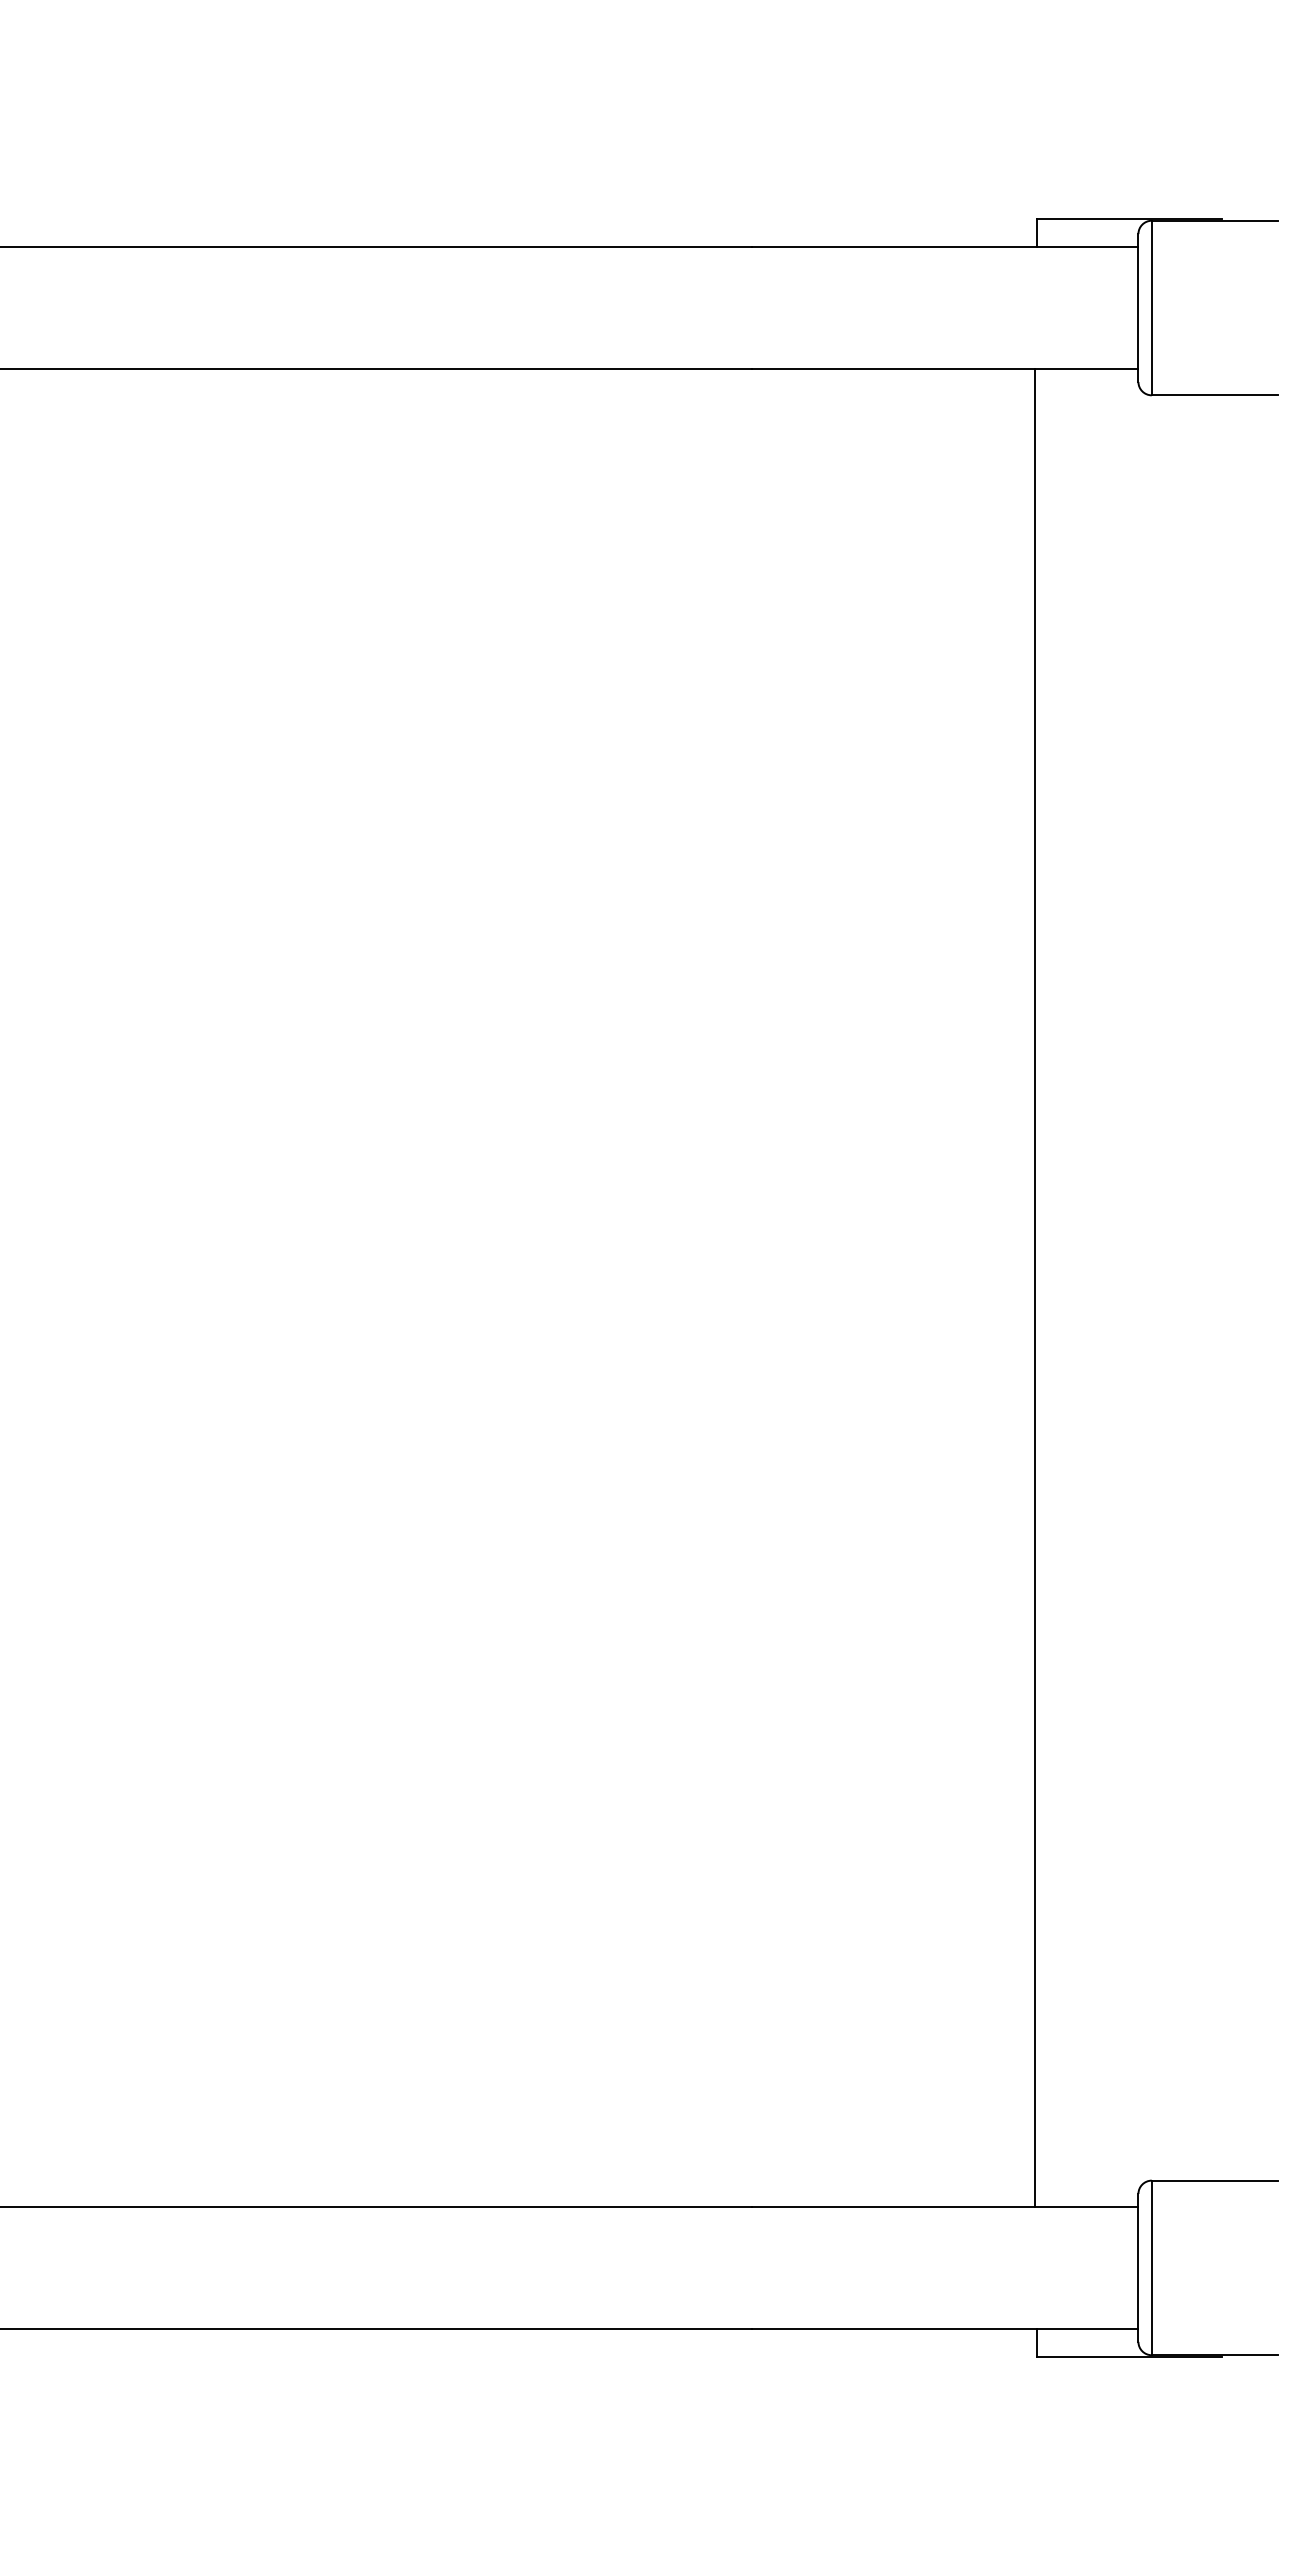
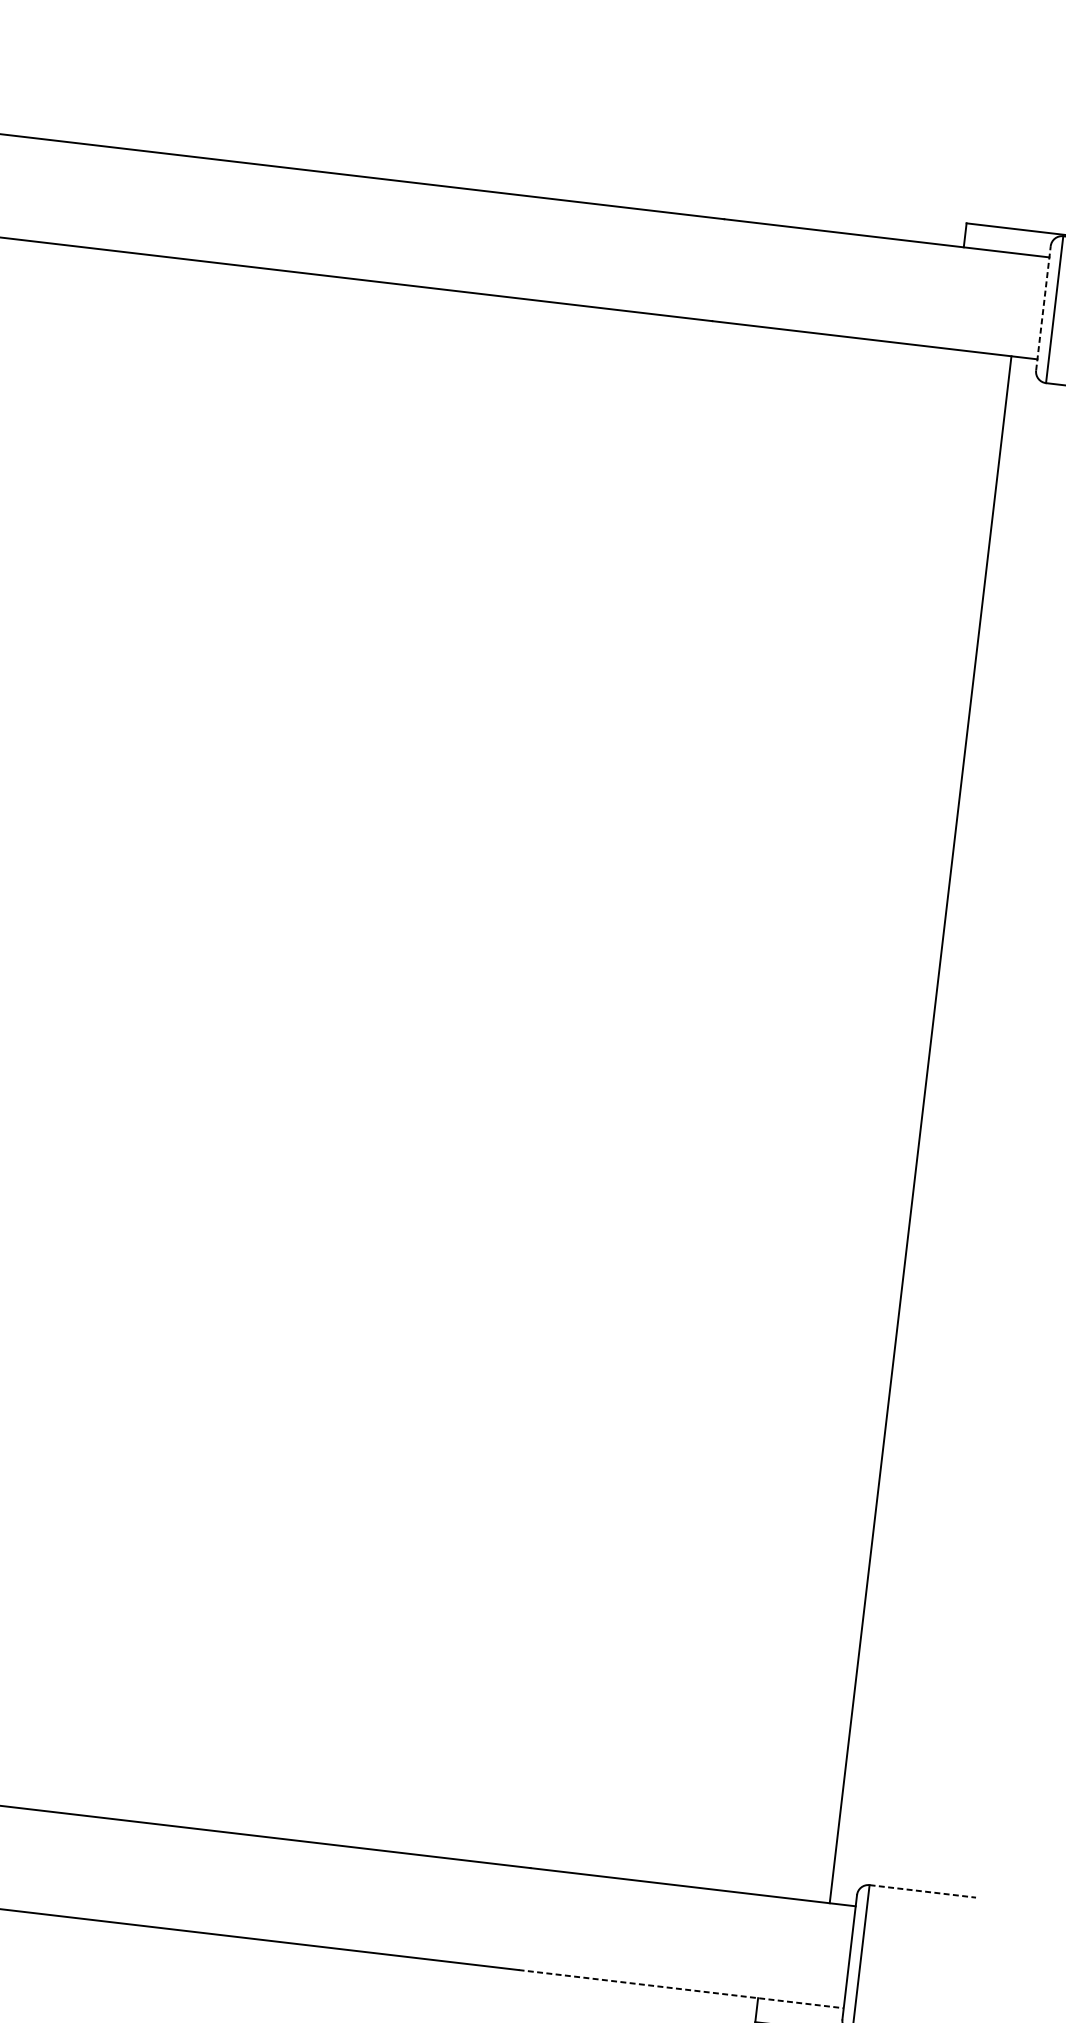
line: (1138, 308) -> (1043, 308), solid -> dashed
line: (1034, 1287) -> (920, 1129), moved
line: (1215, 2180) -> (923, 1891), solid -> dashed
line: (945, 2328) -> (681, 1989), solid -> dashed

